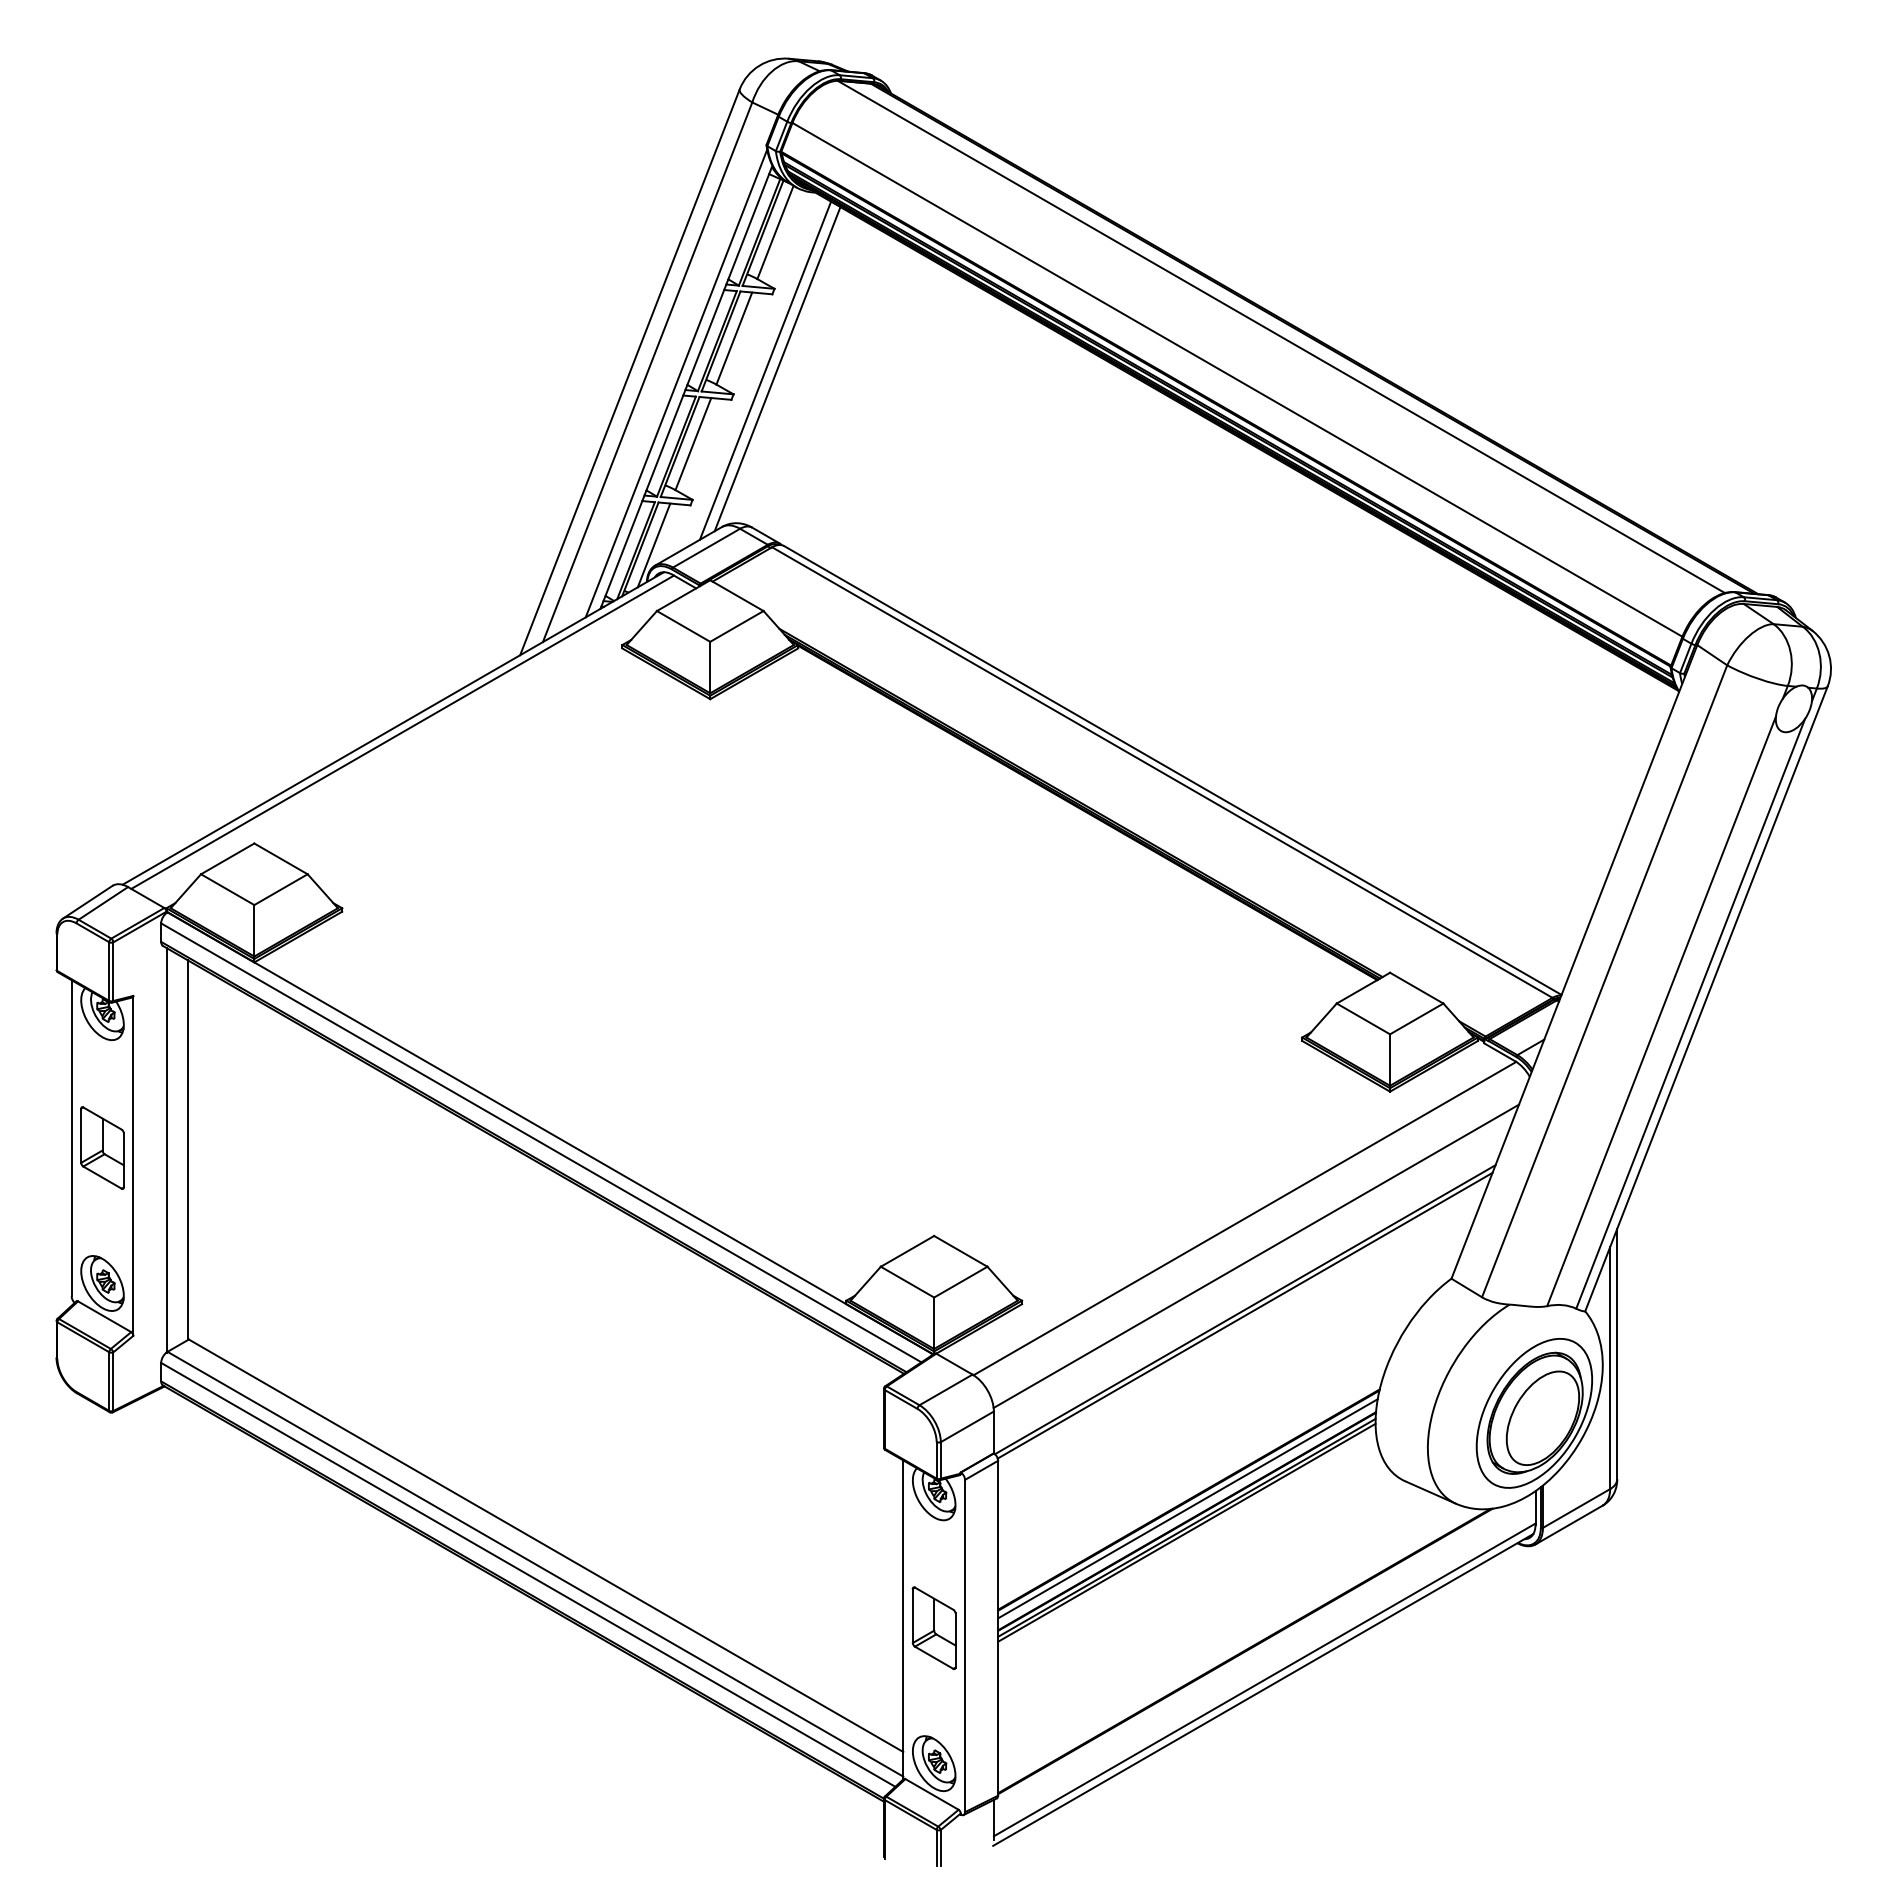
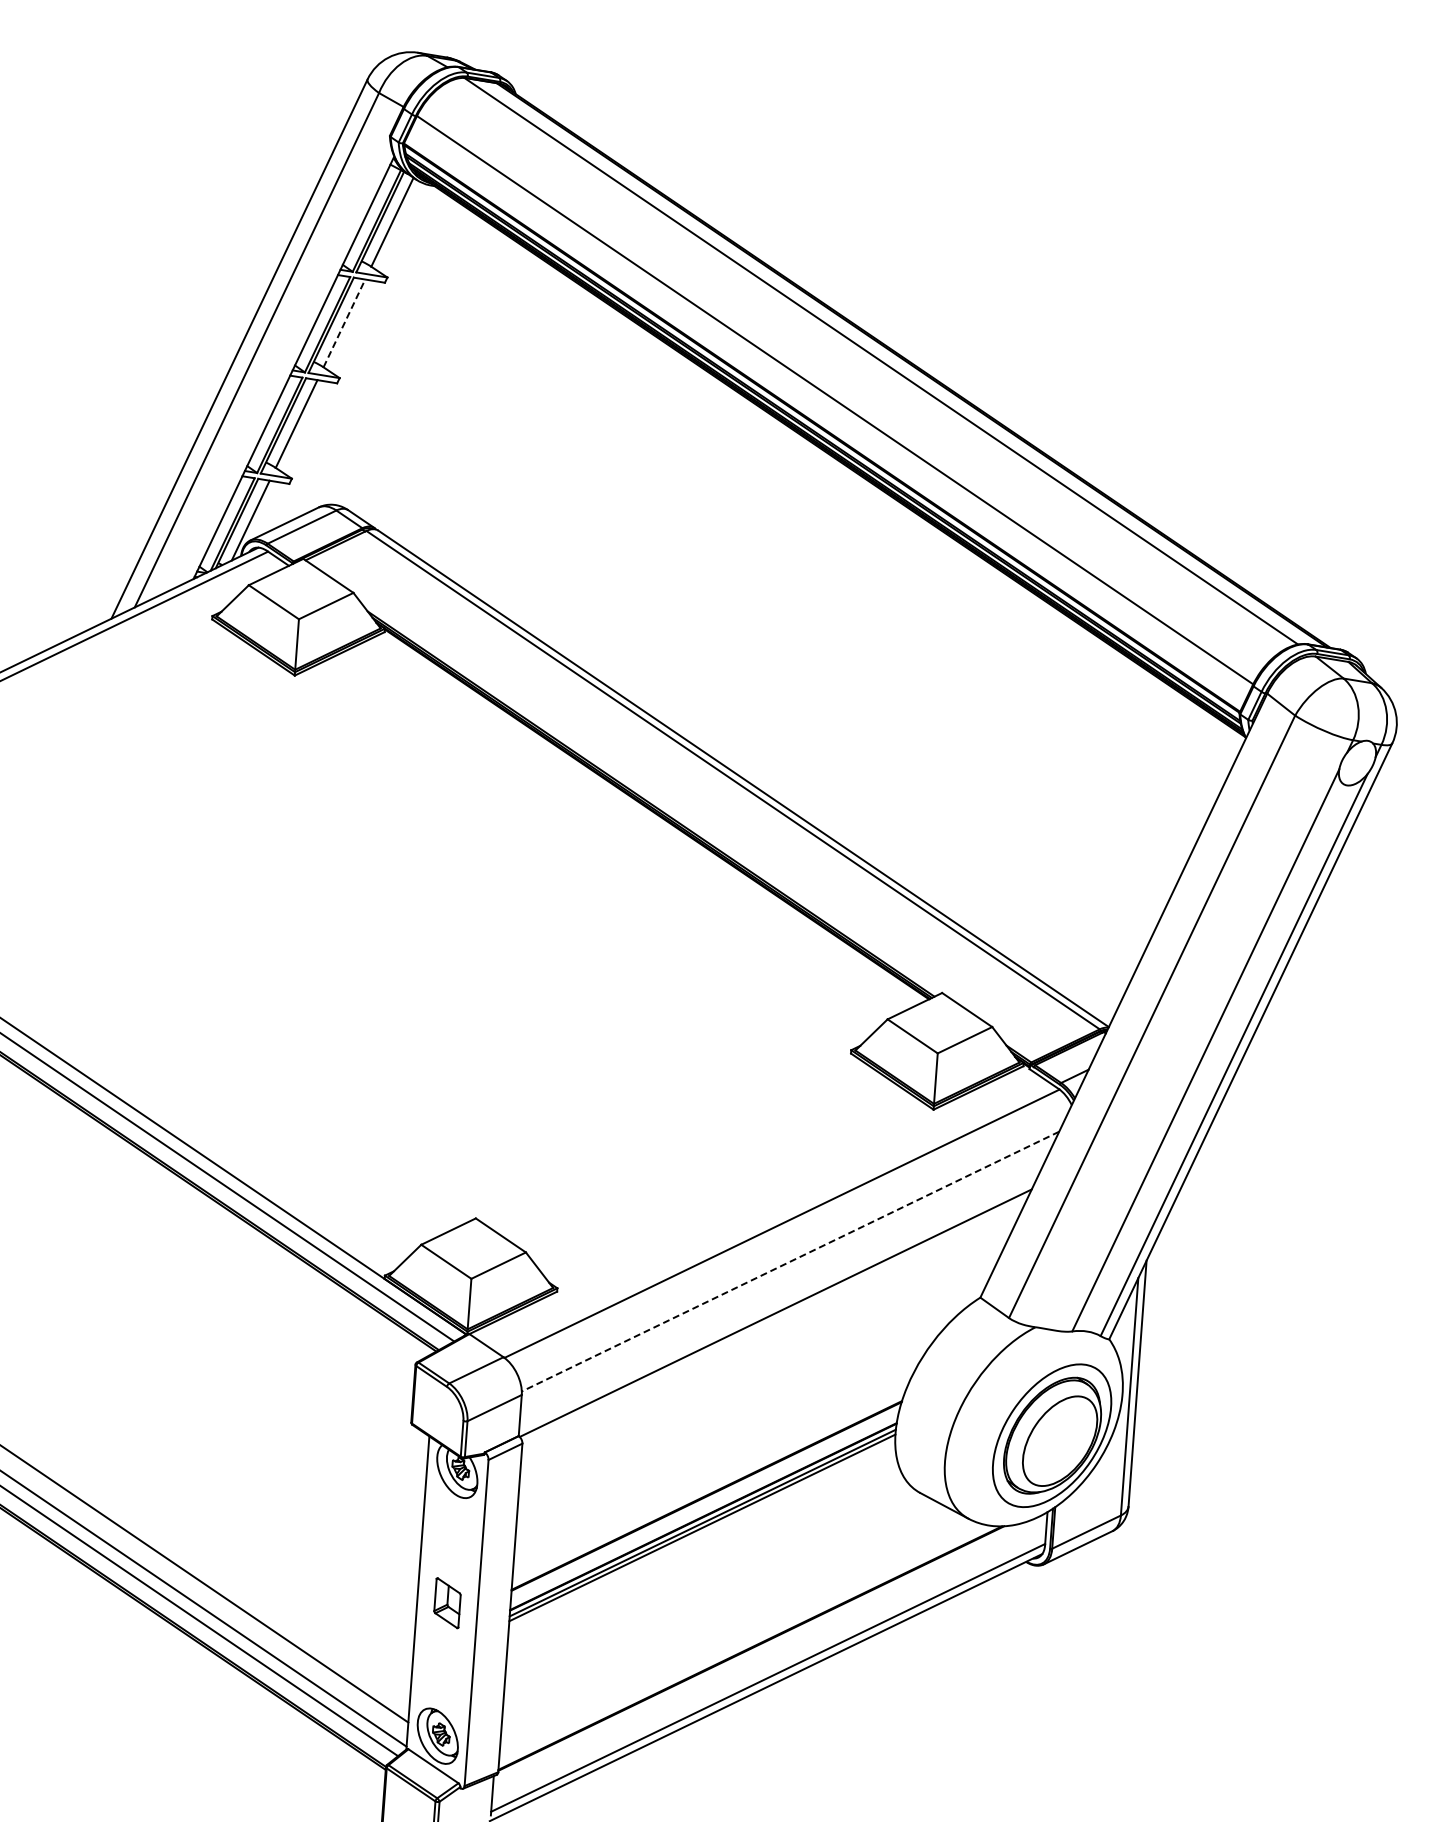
line: (734, 338) -> (344, 323), solid -> dashed
line: (777, 369) -> (384, 356), removed
line: (765, 370) -> (372, 357), removed
line: (676, 383) -> (284, 363), removed
line: (1255, 1256) -> (789, 1261), solid -> dashed
line: (1244, 1315) -> (774, 1318), removed
line: (1187, 1508) -> (704, 1504), removed
part: (933, 1627) -> (446, 1602), size x0.6

